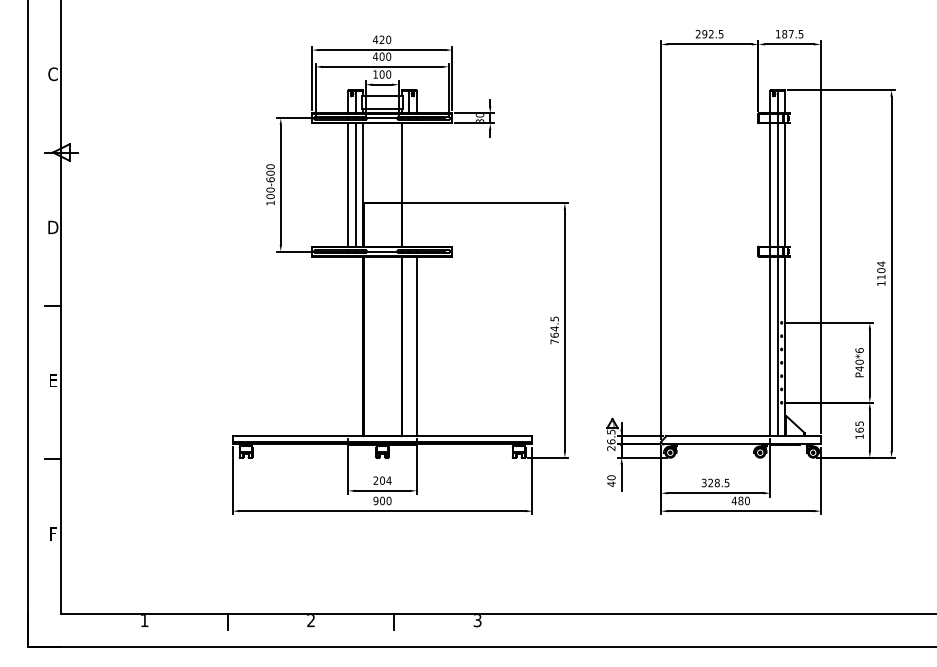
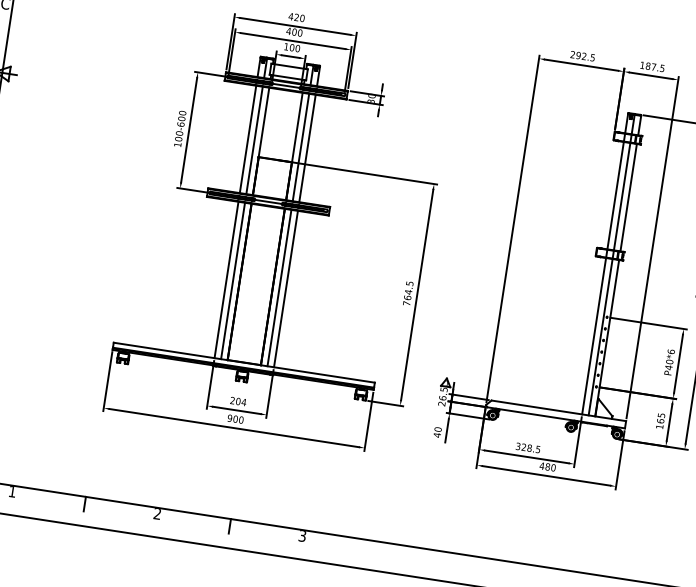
line: (409, 184) -> (301, 147), added
line: (416, 184) -> (307, 148), added
line: (348, 346) -> (226, 280), added
line: (355, 346) -> (232, 281), added
line: (409, 346) -> (279, 288), added

